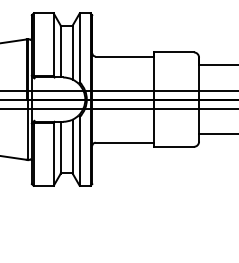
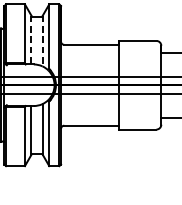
line: (60, 51) -> (31, 40), solid -> dashed
line: (72, 53) -> (42, 41), solid -> dashed

